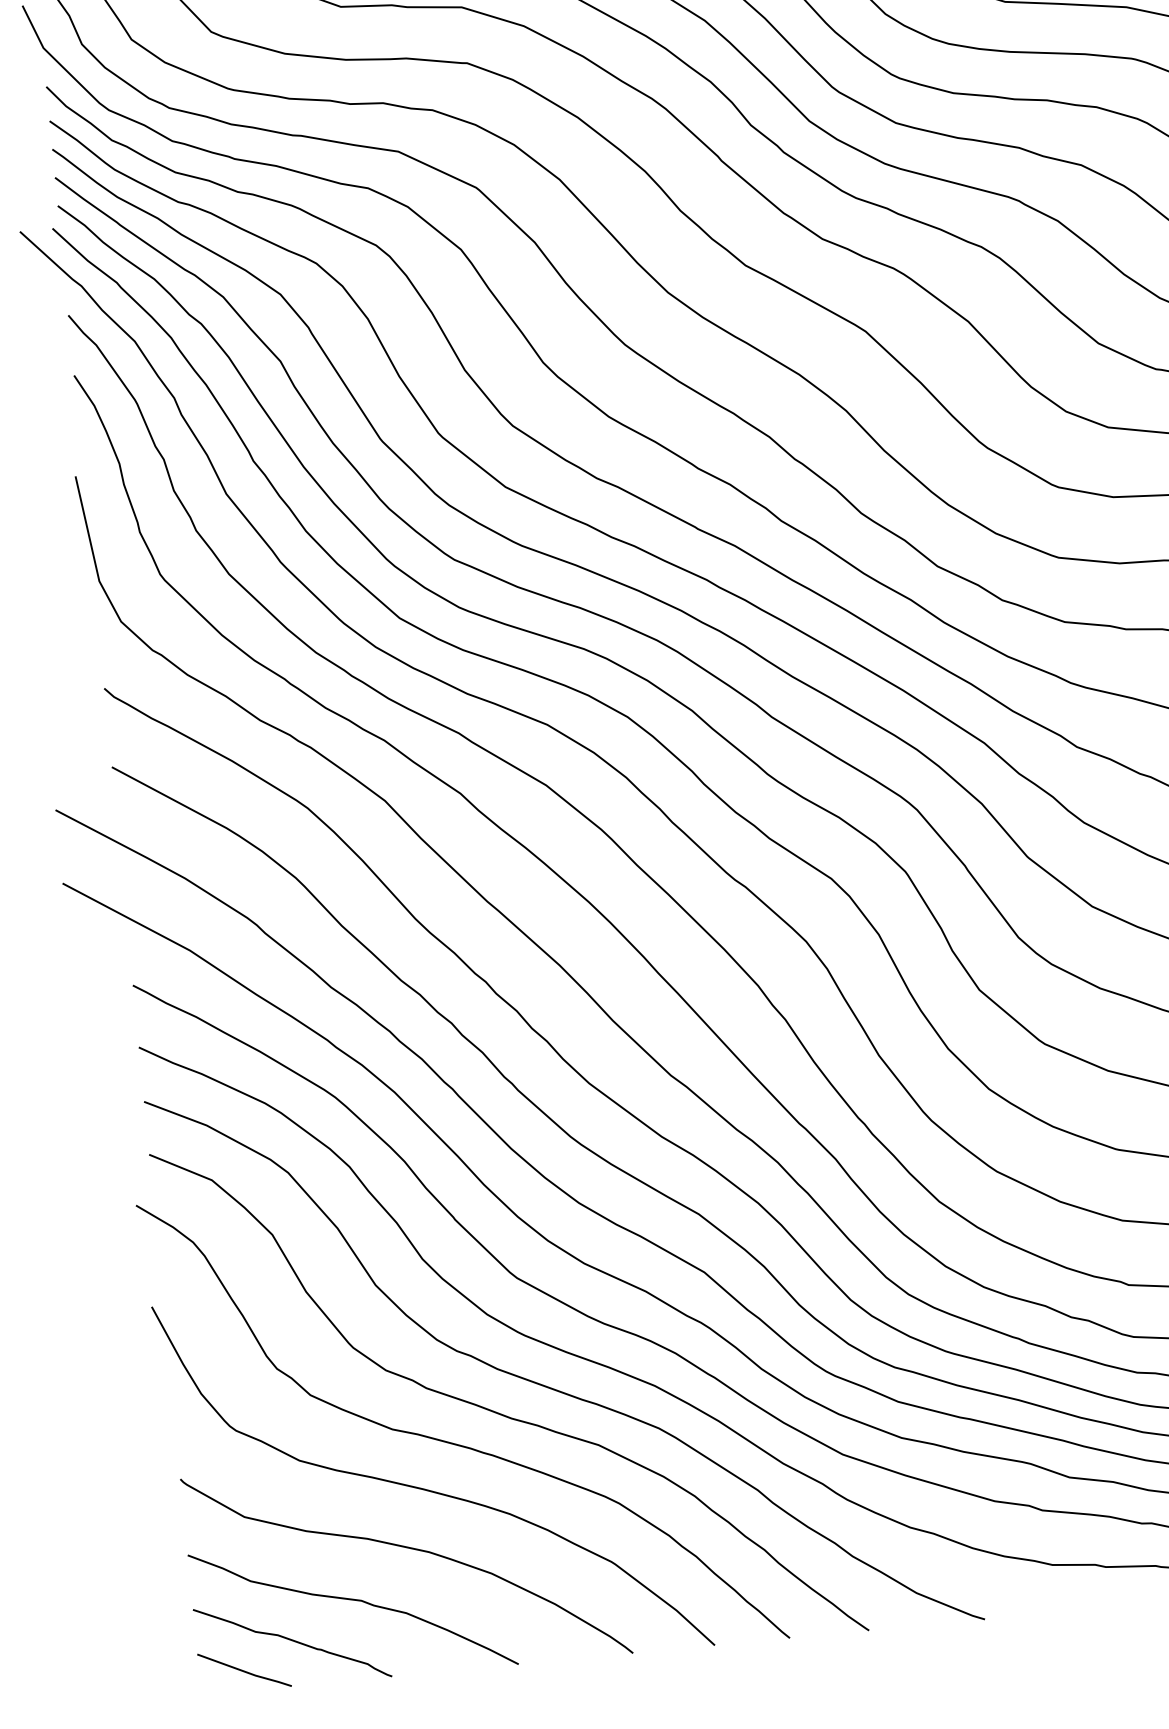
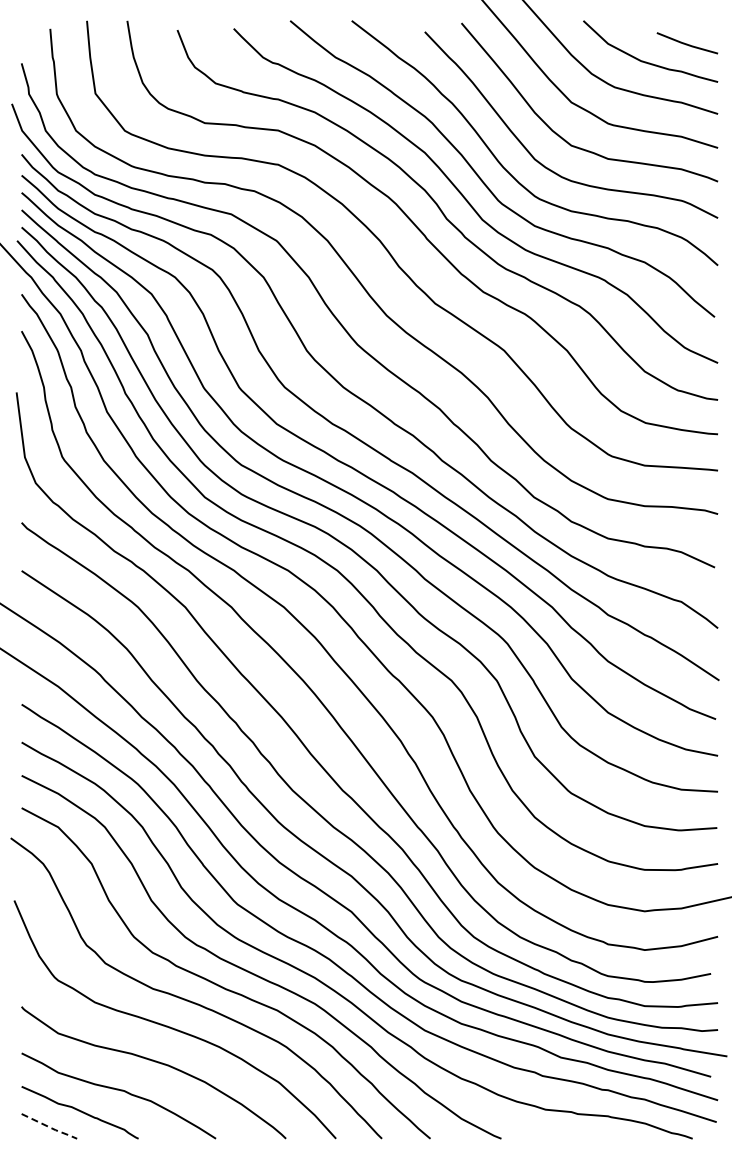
line: (246, 1671) -> (50, 1127), solid -> dashed

